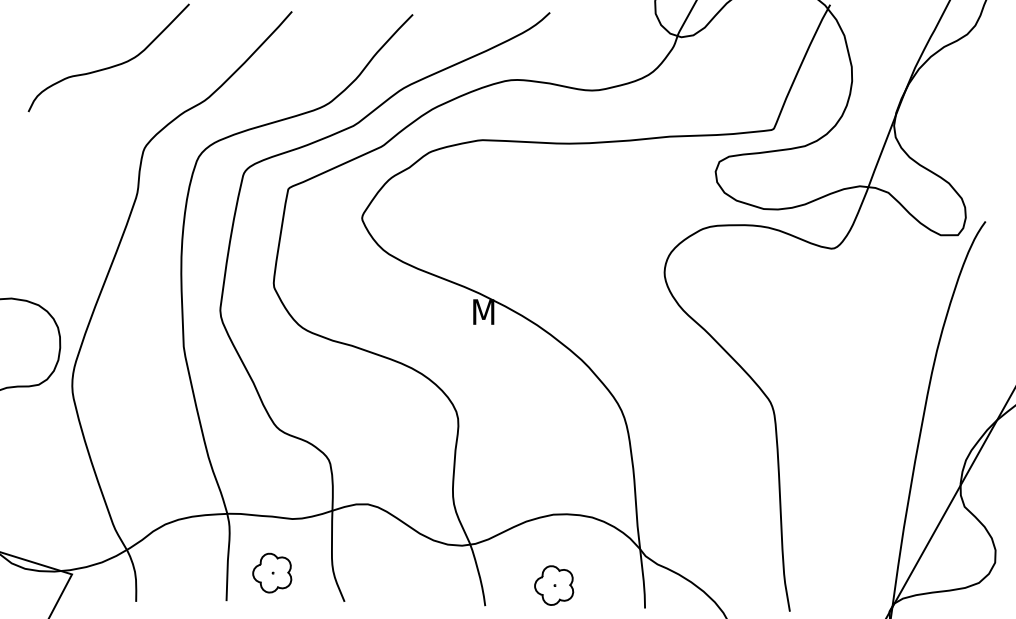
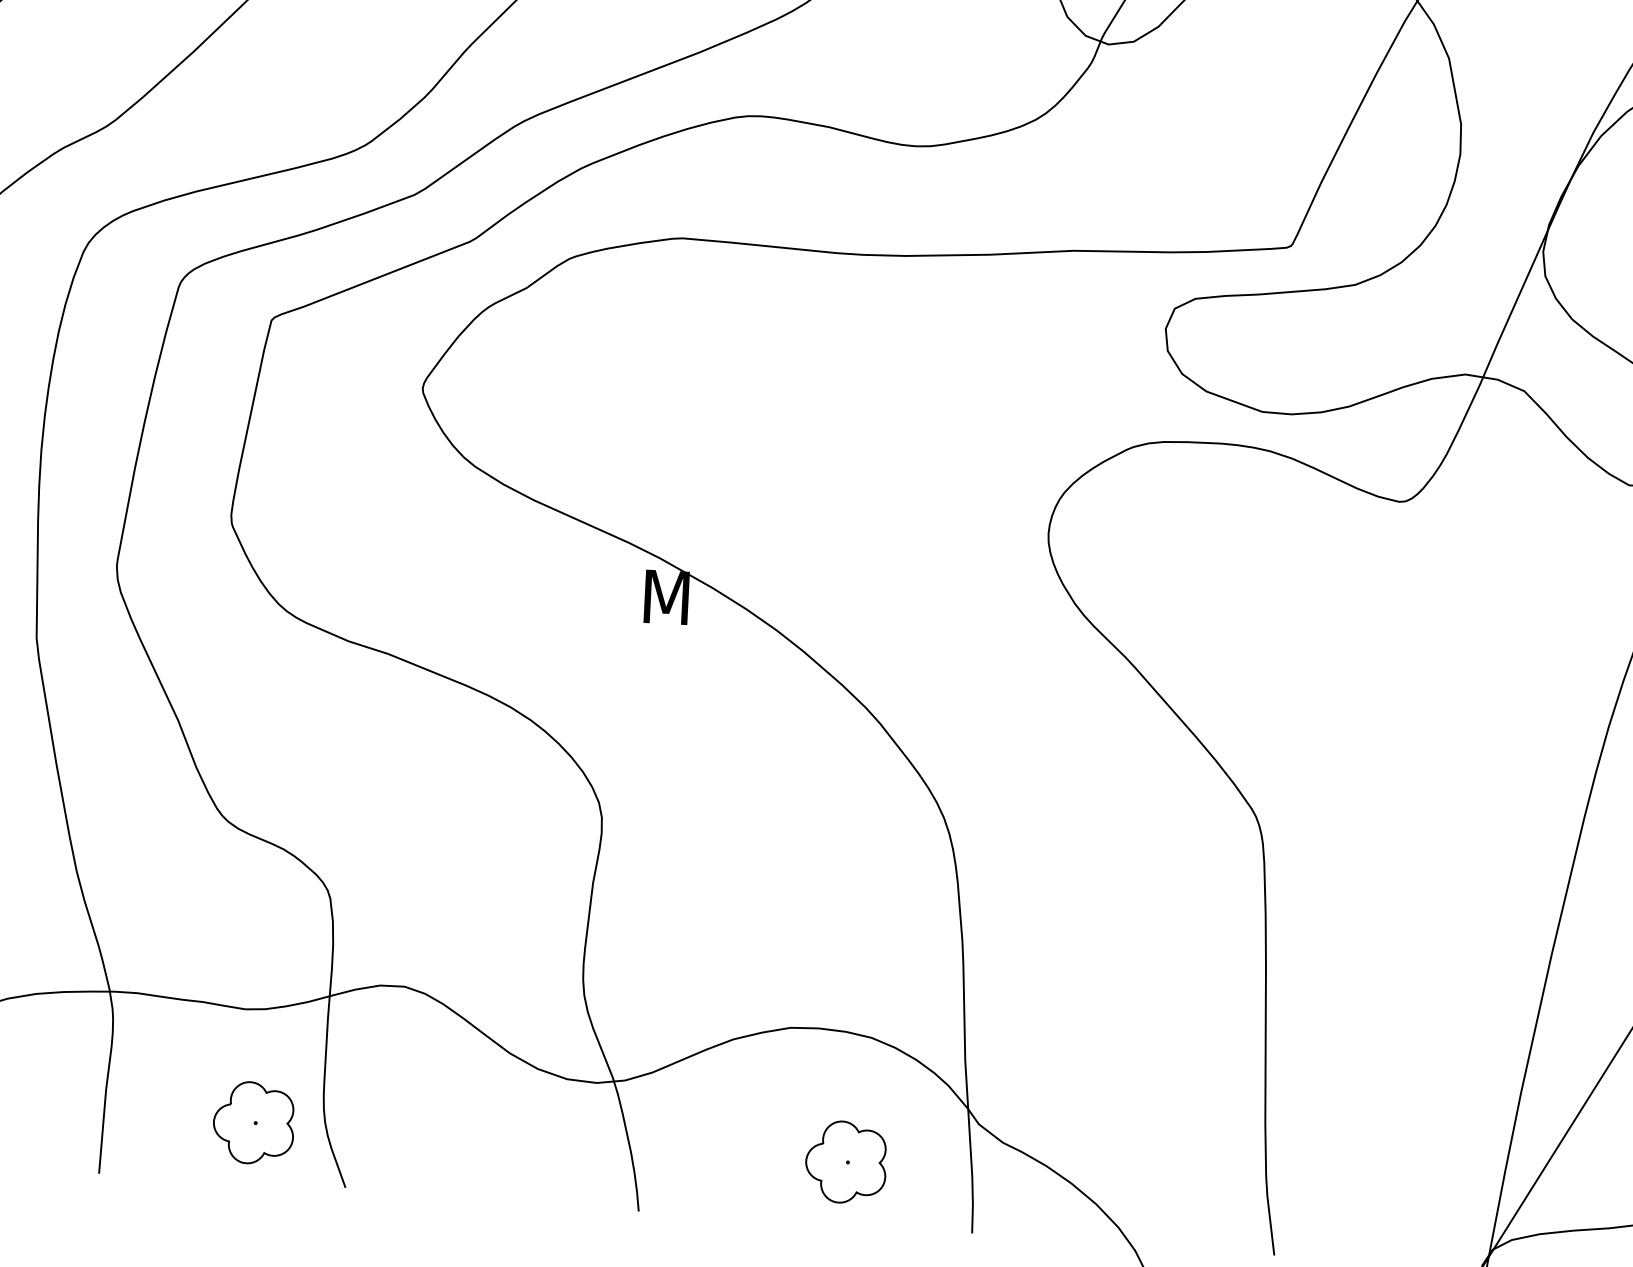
part: (272, 572) -> (254, 1121), moved
part: (554, 585) -> (846, 1162), moved

